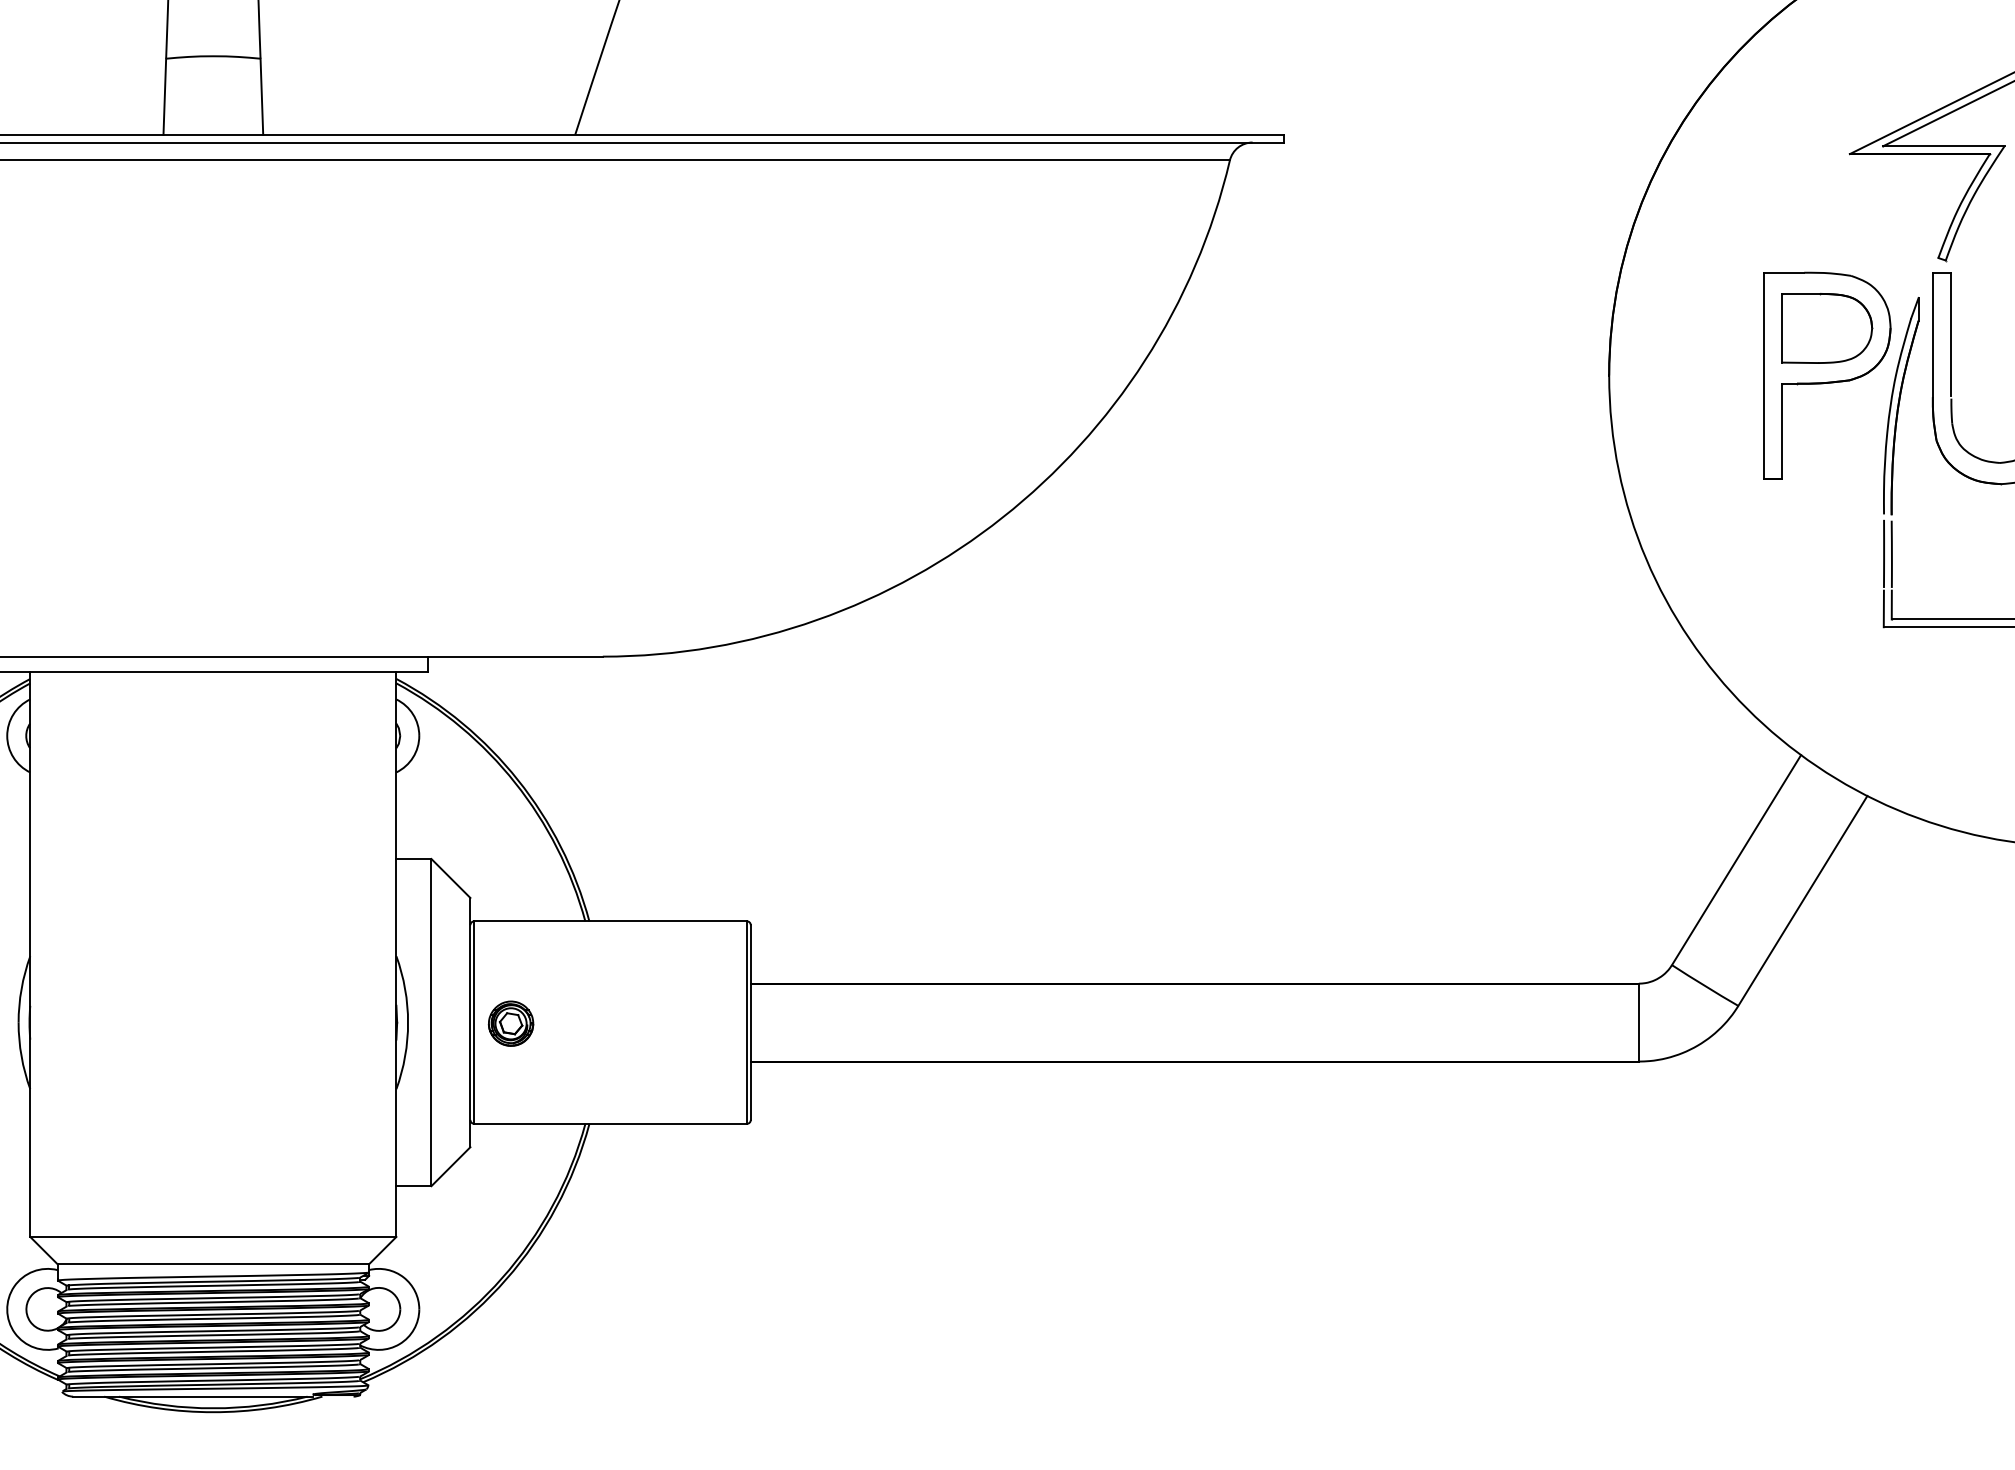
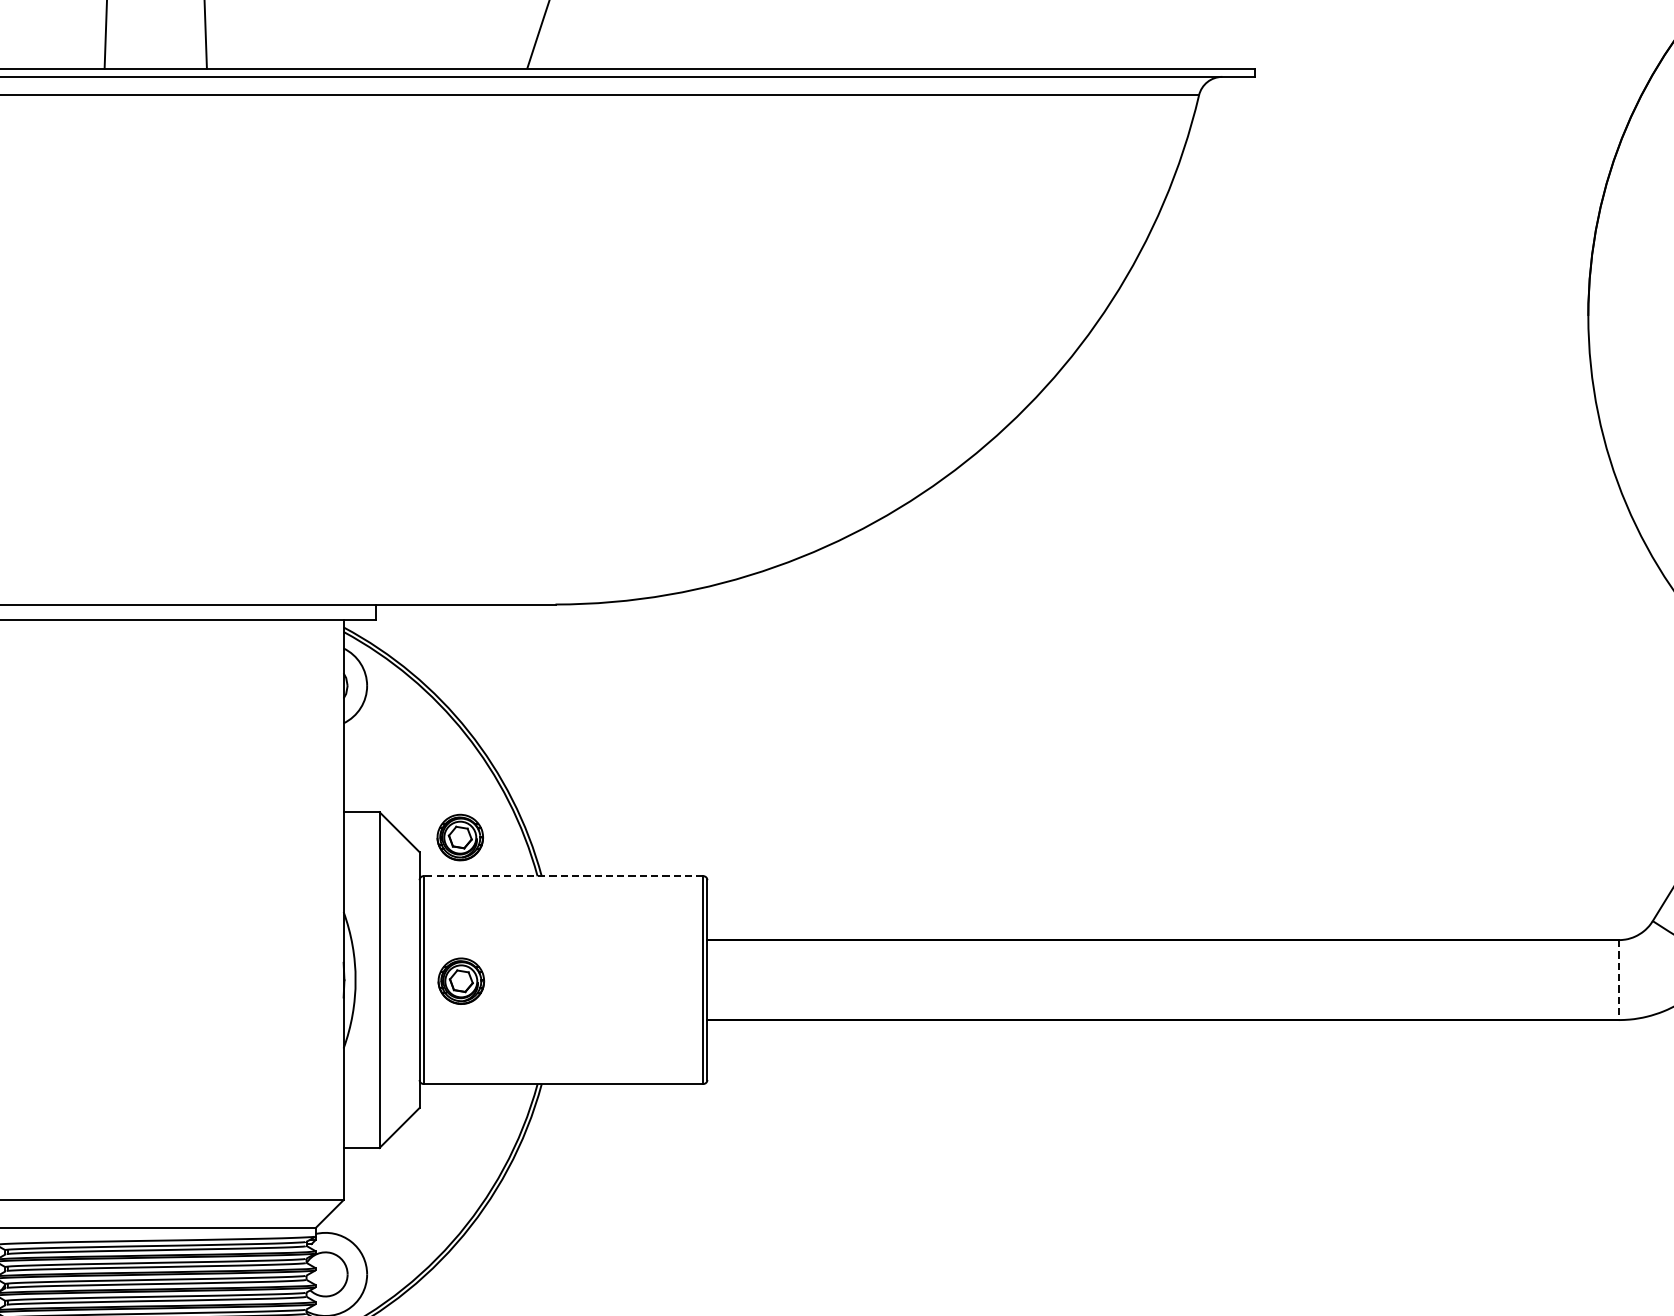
part: (509, 883) -> (459, 837), added
line: (610, 921) -> (563, 876), solid -> dashed
line: (1638, 1022) -> (1618, 979), solid -> dashed

